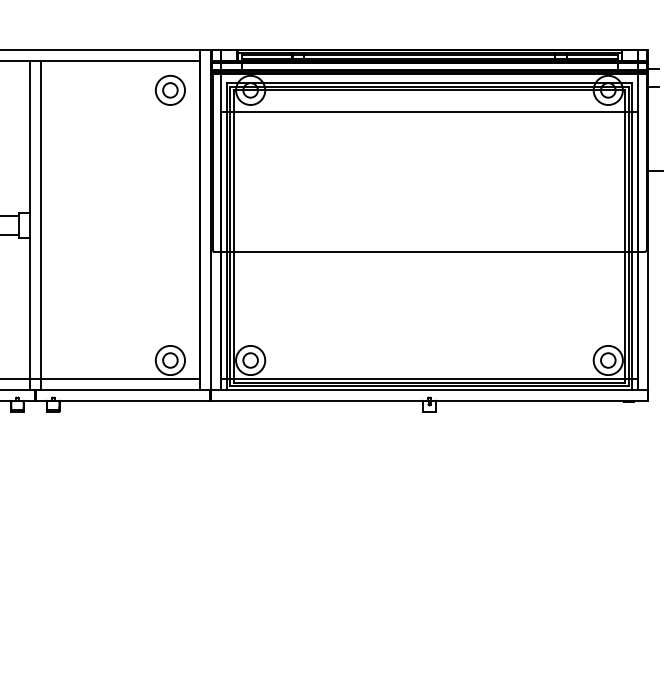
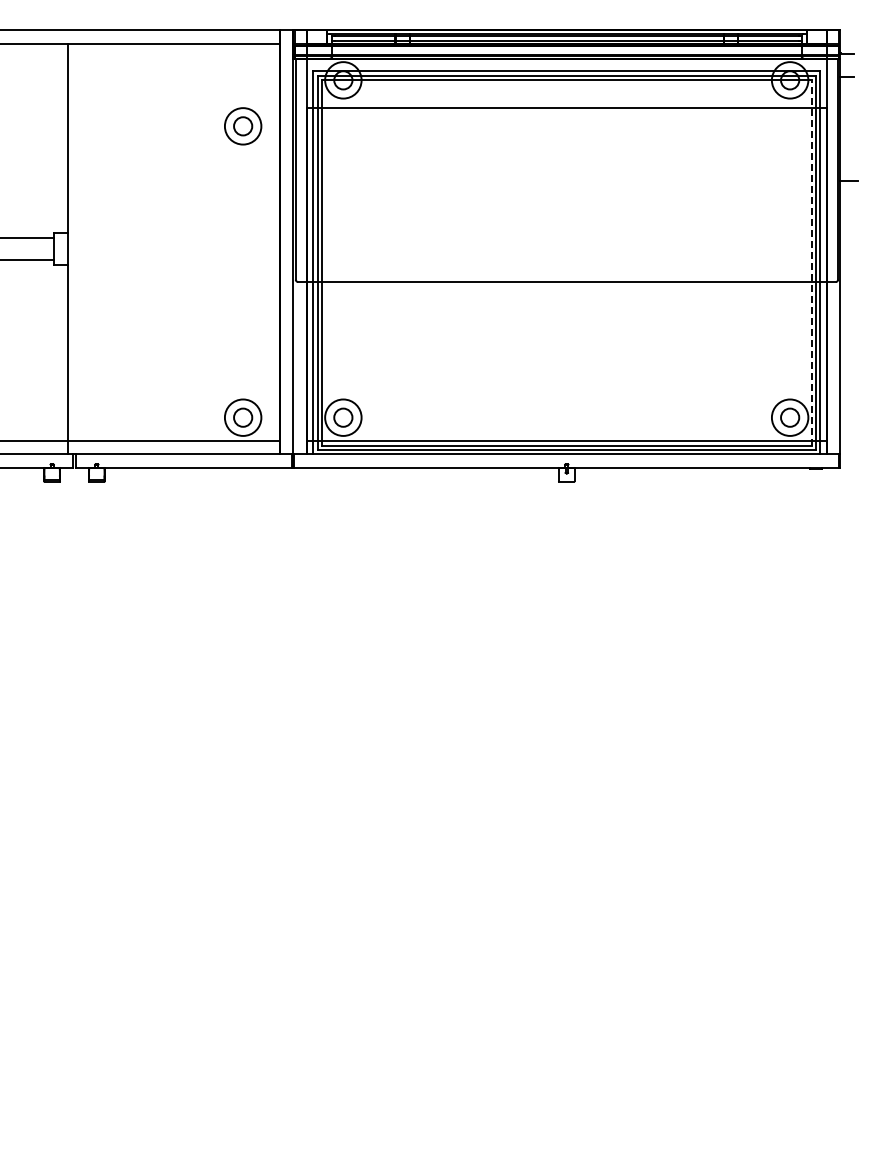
part: (170, 90) -> (243, 126), moved
line: (40, 225) -> (81, 248), removed
line: (625, 236) -> (811, 262), solid -> dashed

